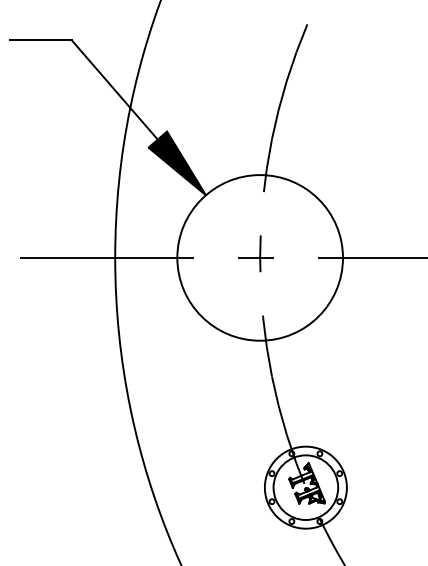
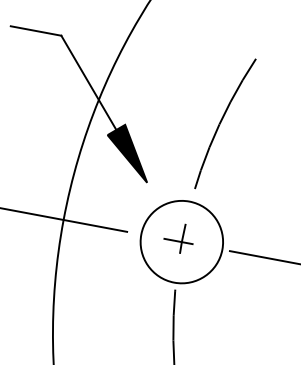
circle: (259, 257) -> (181, 241), size x0.6

